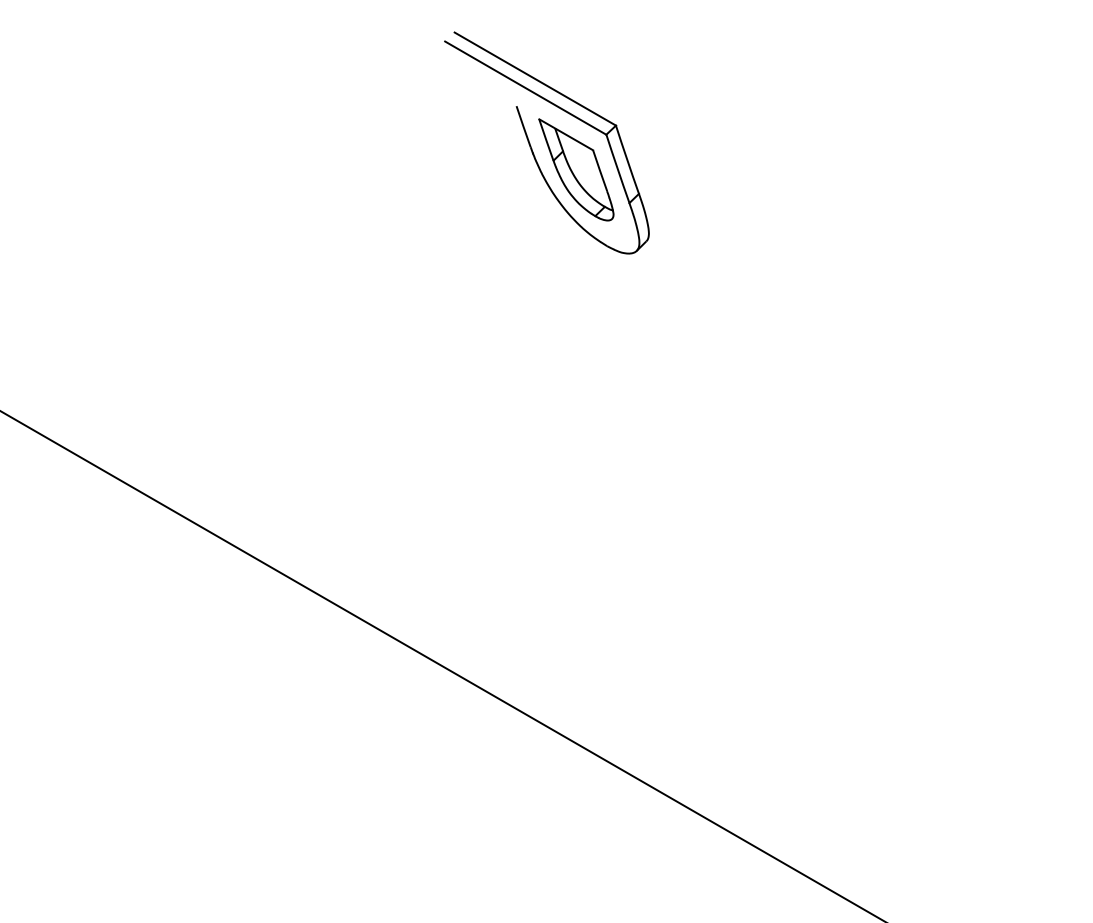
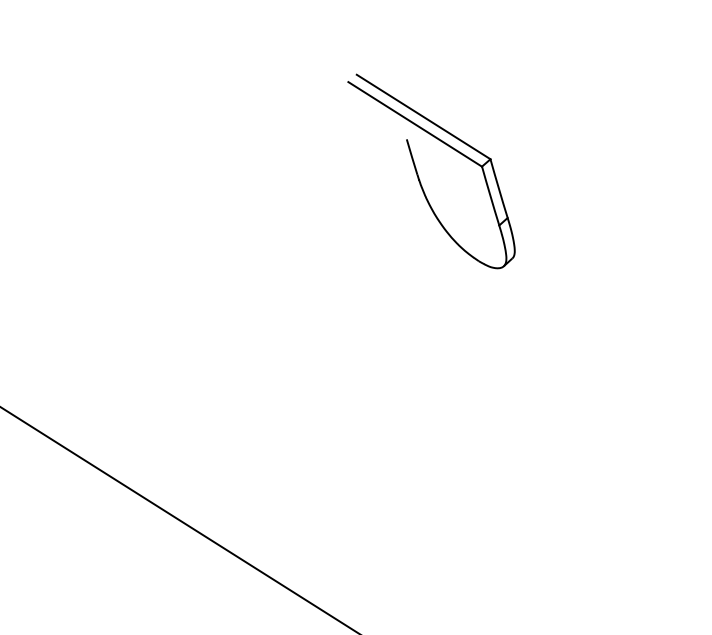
part: (576, 169) -> (455, 195), removed

